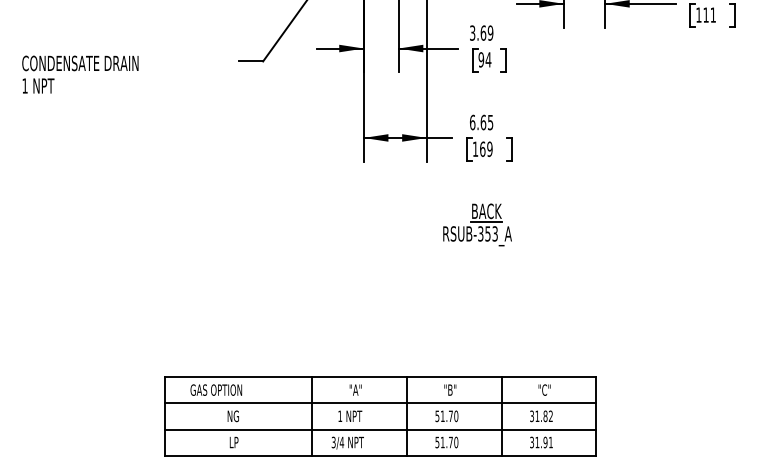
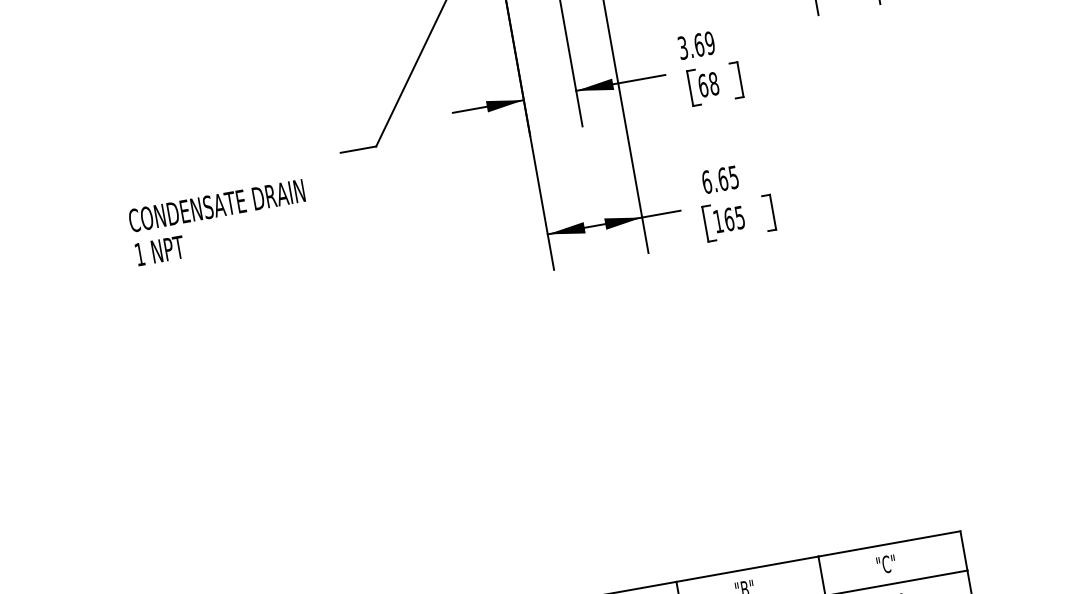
text: (484, 59) -> (707, 84), 94 -> 68
text: (80, 74) -> (219, 222), moved
text: (489, 148) -> (739, 216), 169 -> 165
part: (477, 224) -> (741, 333), removed

